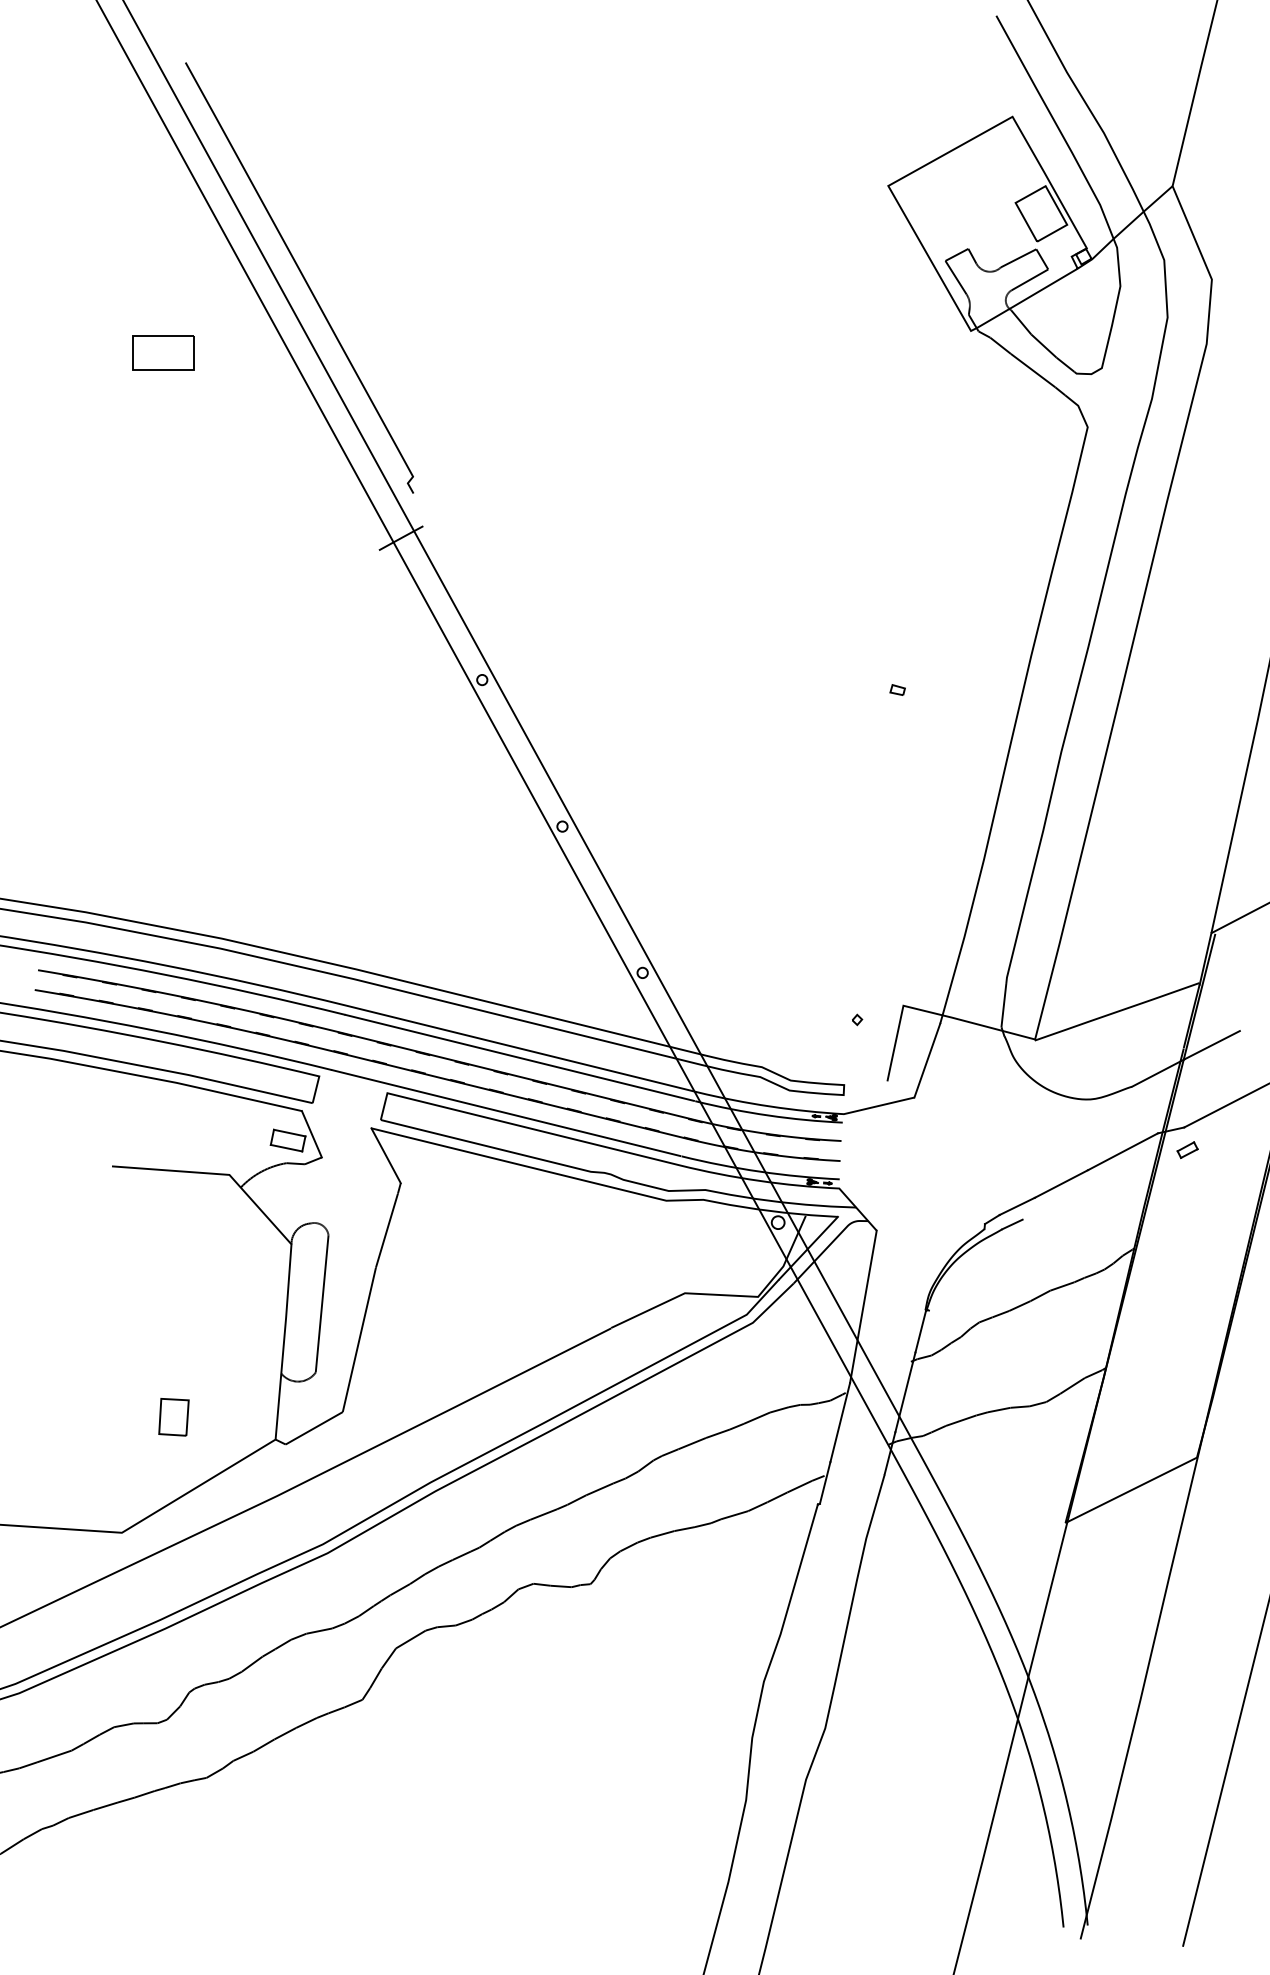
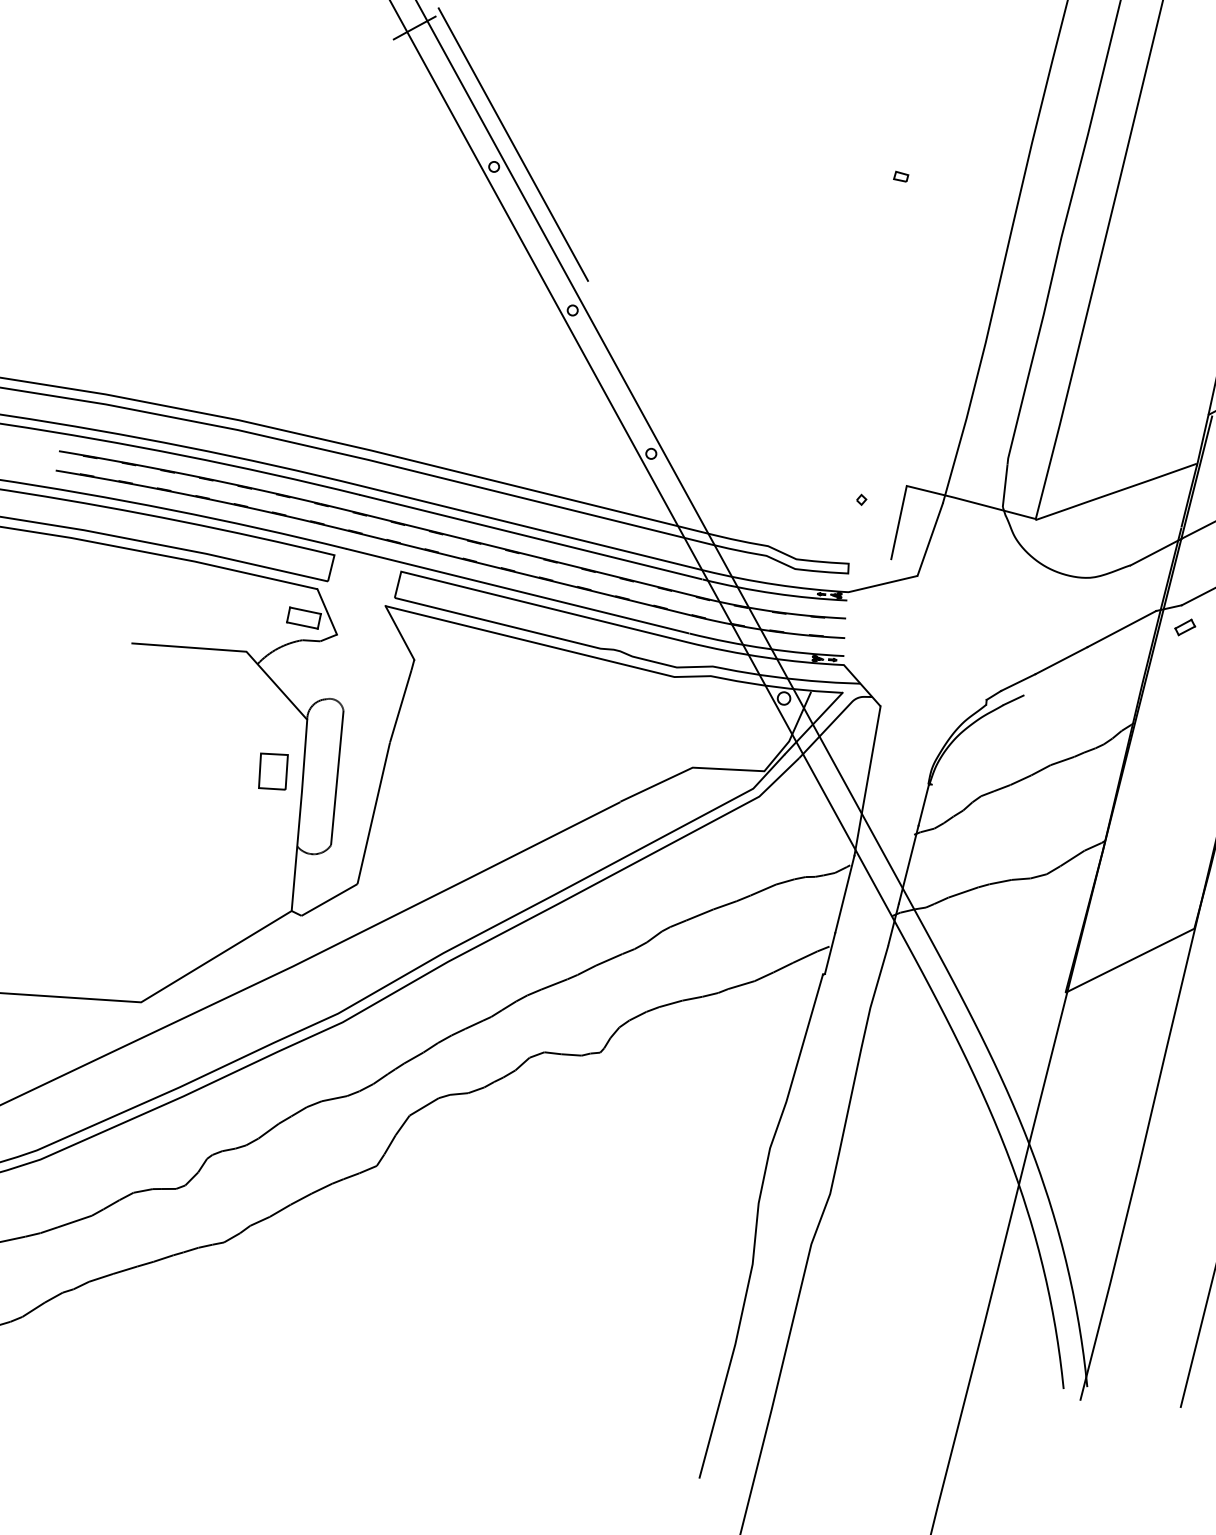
line: (501, 657) -> (512, 144), added
part: (173, 1417) -> (272, 771), moved

